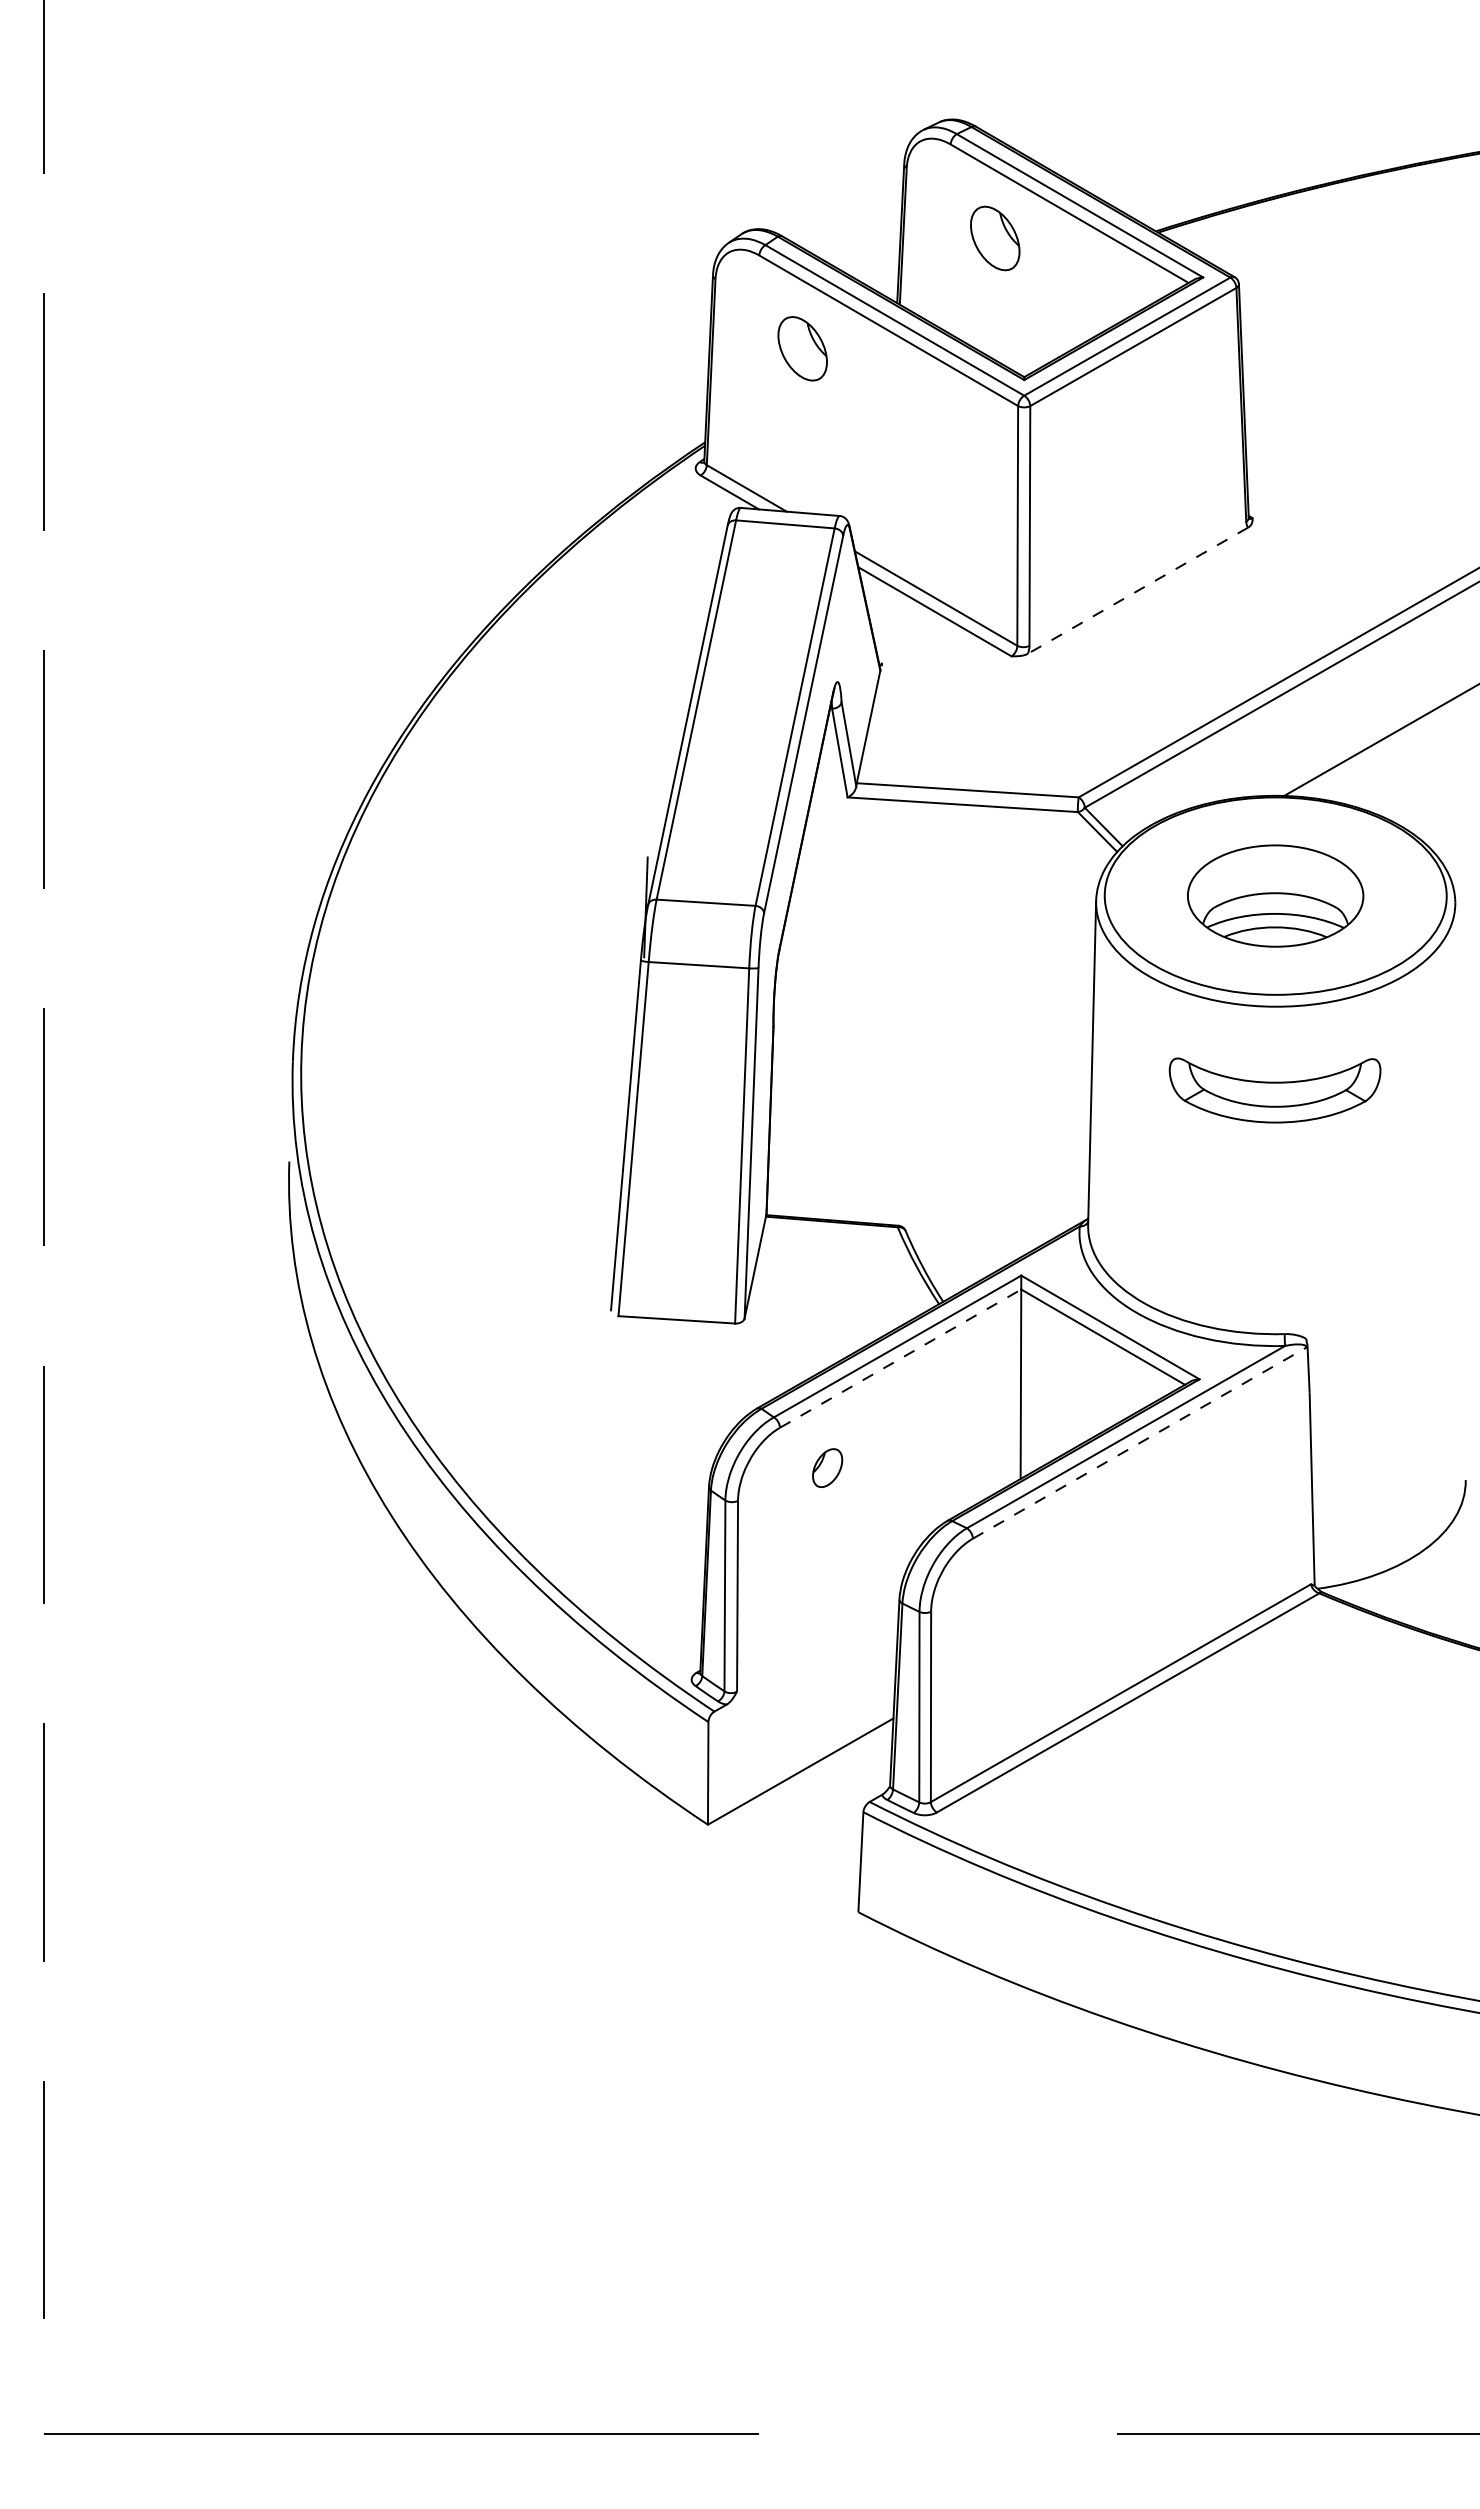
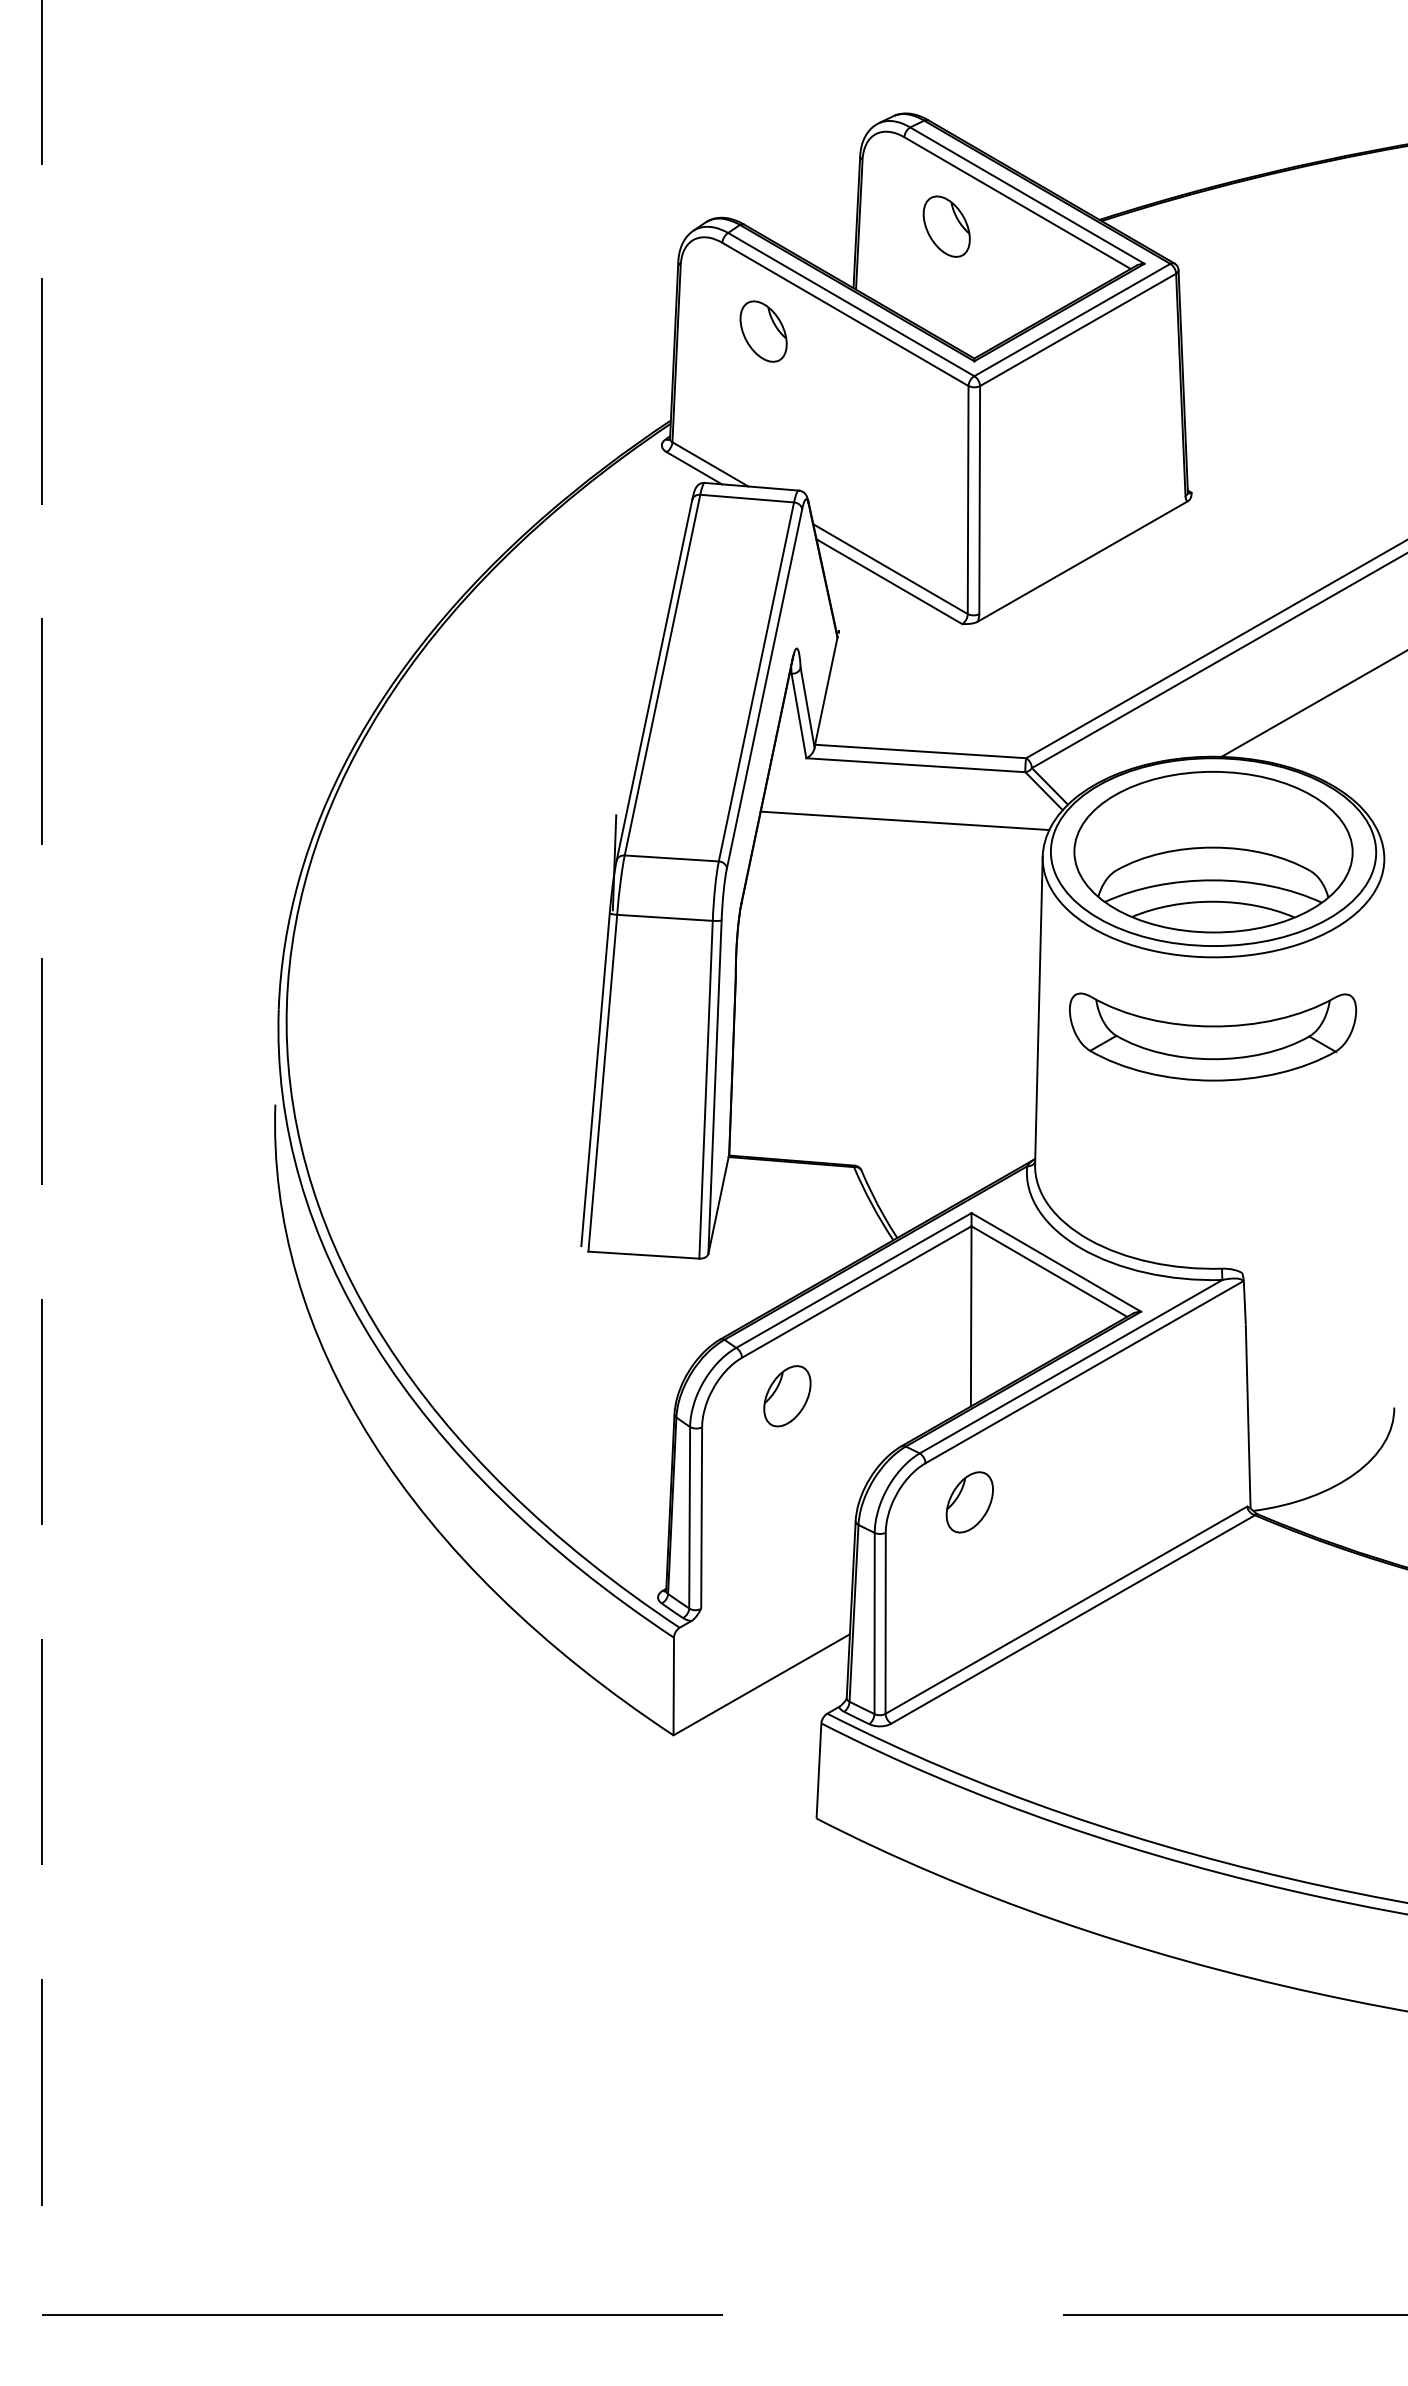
line: (1138, 590) -> (1083, 561), dashed -> solid
line: (951, 862) -> (905, 820), added
part: (1275, 895) -> (1213, 851), size x1.67
part: (1274, 1090) -> (1212, 1037), size x1.43
line: (901, 1358) -> (857, 1291), dashed -> solid
line: (1140, 1442) -> (1084, 1371), dashed -> solid
part: (827, 1467) -> (787, 1395), size x1.67
part: (1019, 1579) -> (969, 1502), added

